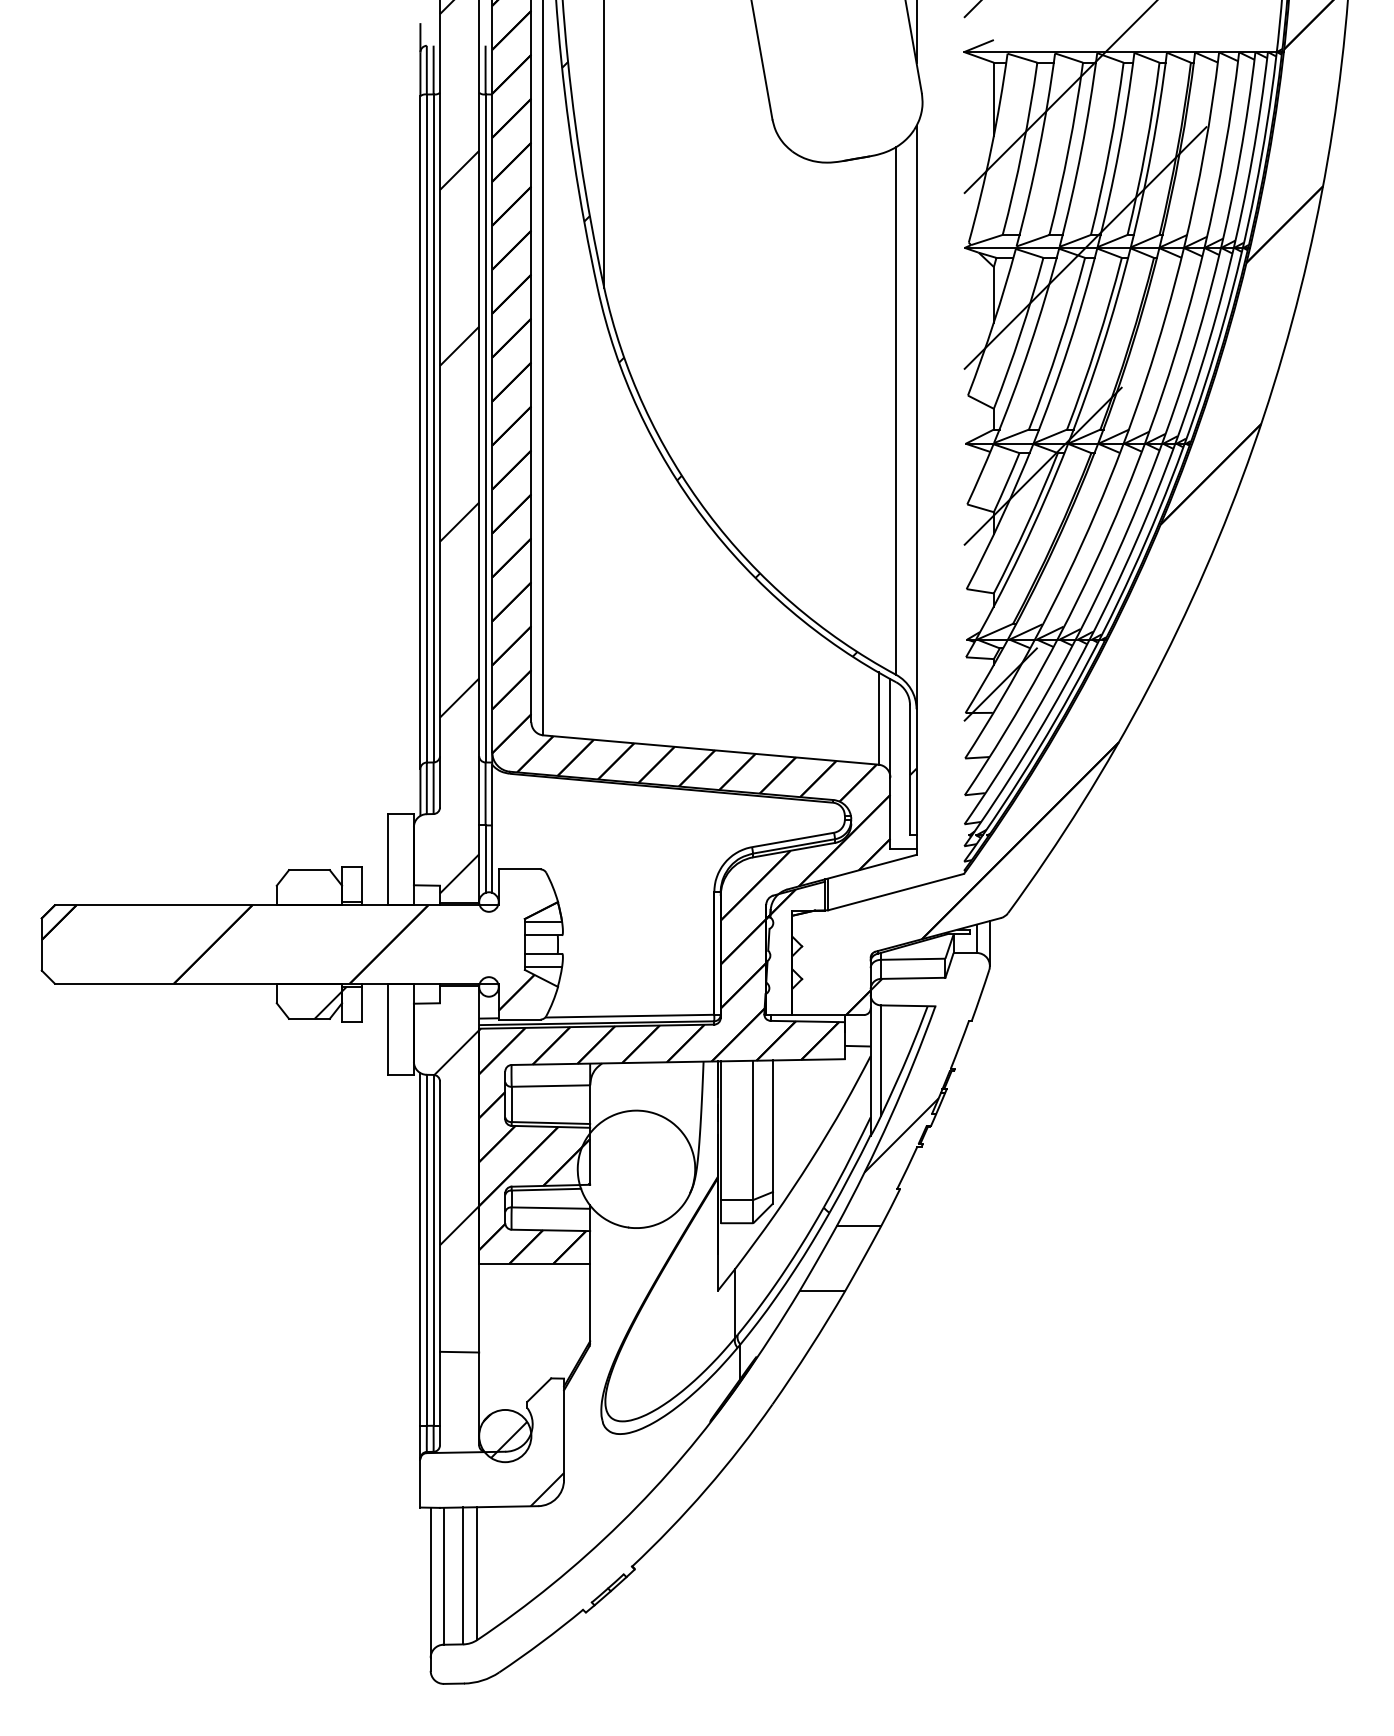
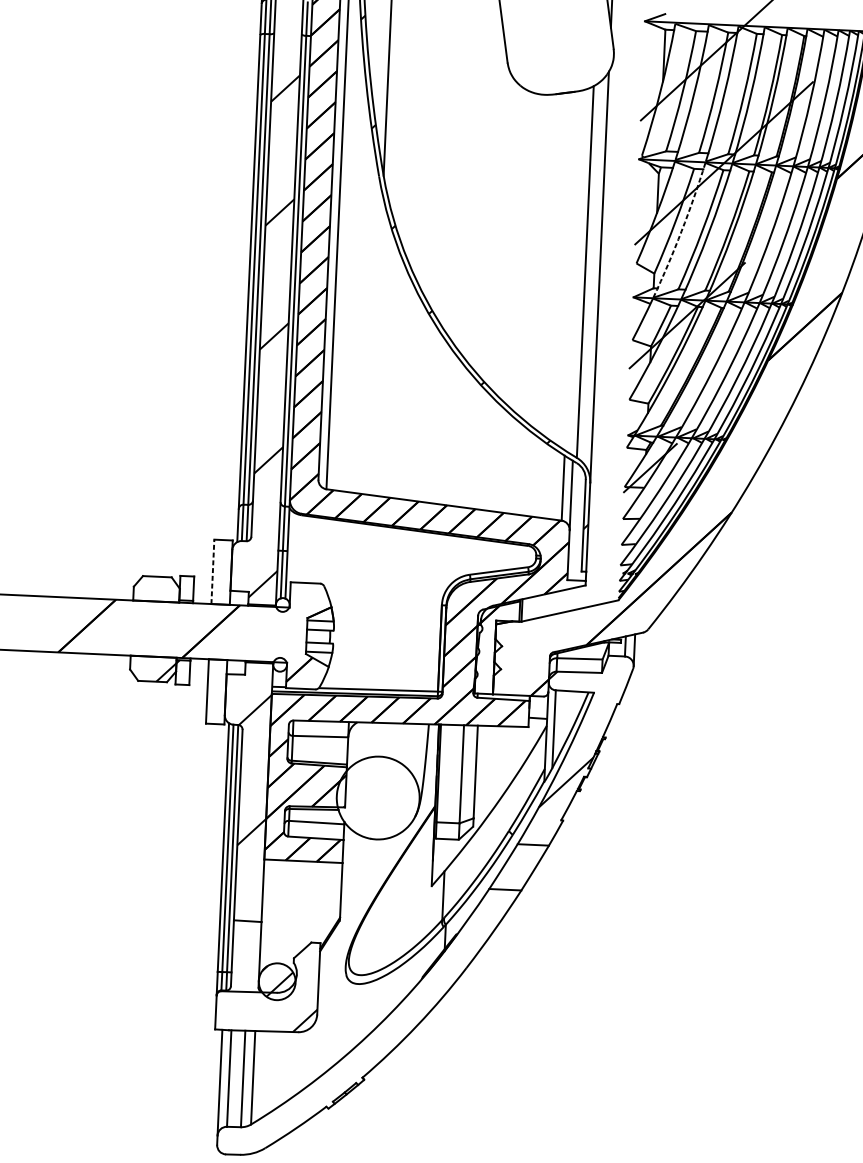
arc: (1029, 346) -> (681, 230), solid -> dashed
line: (387, 859) -> (212, 571), solid -> dashed

